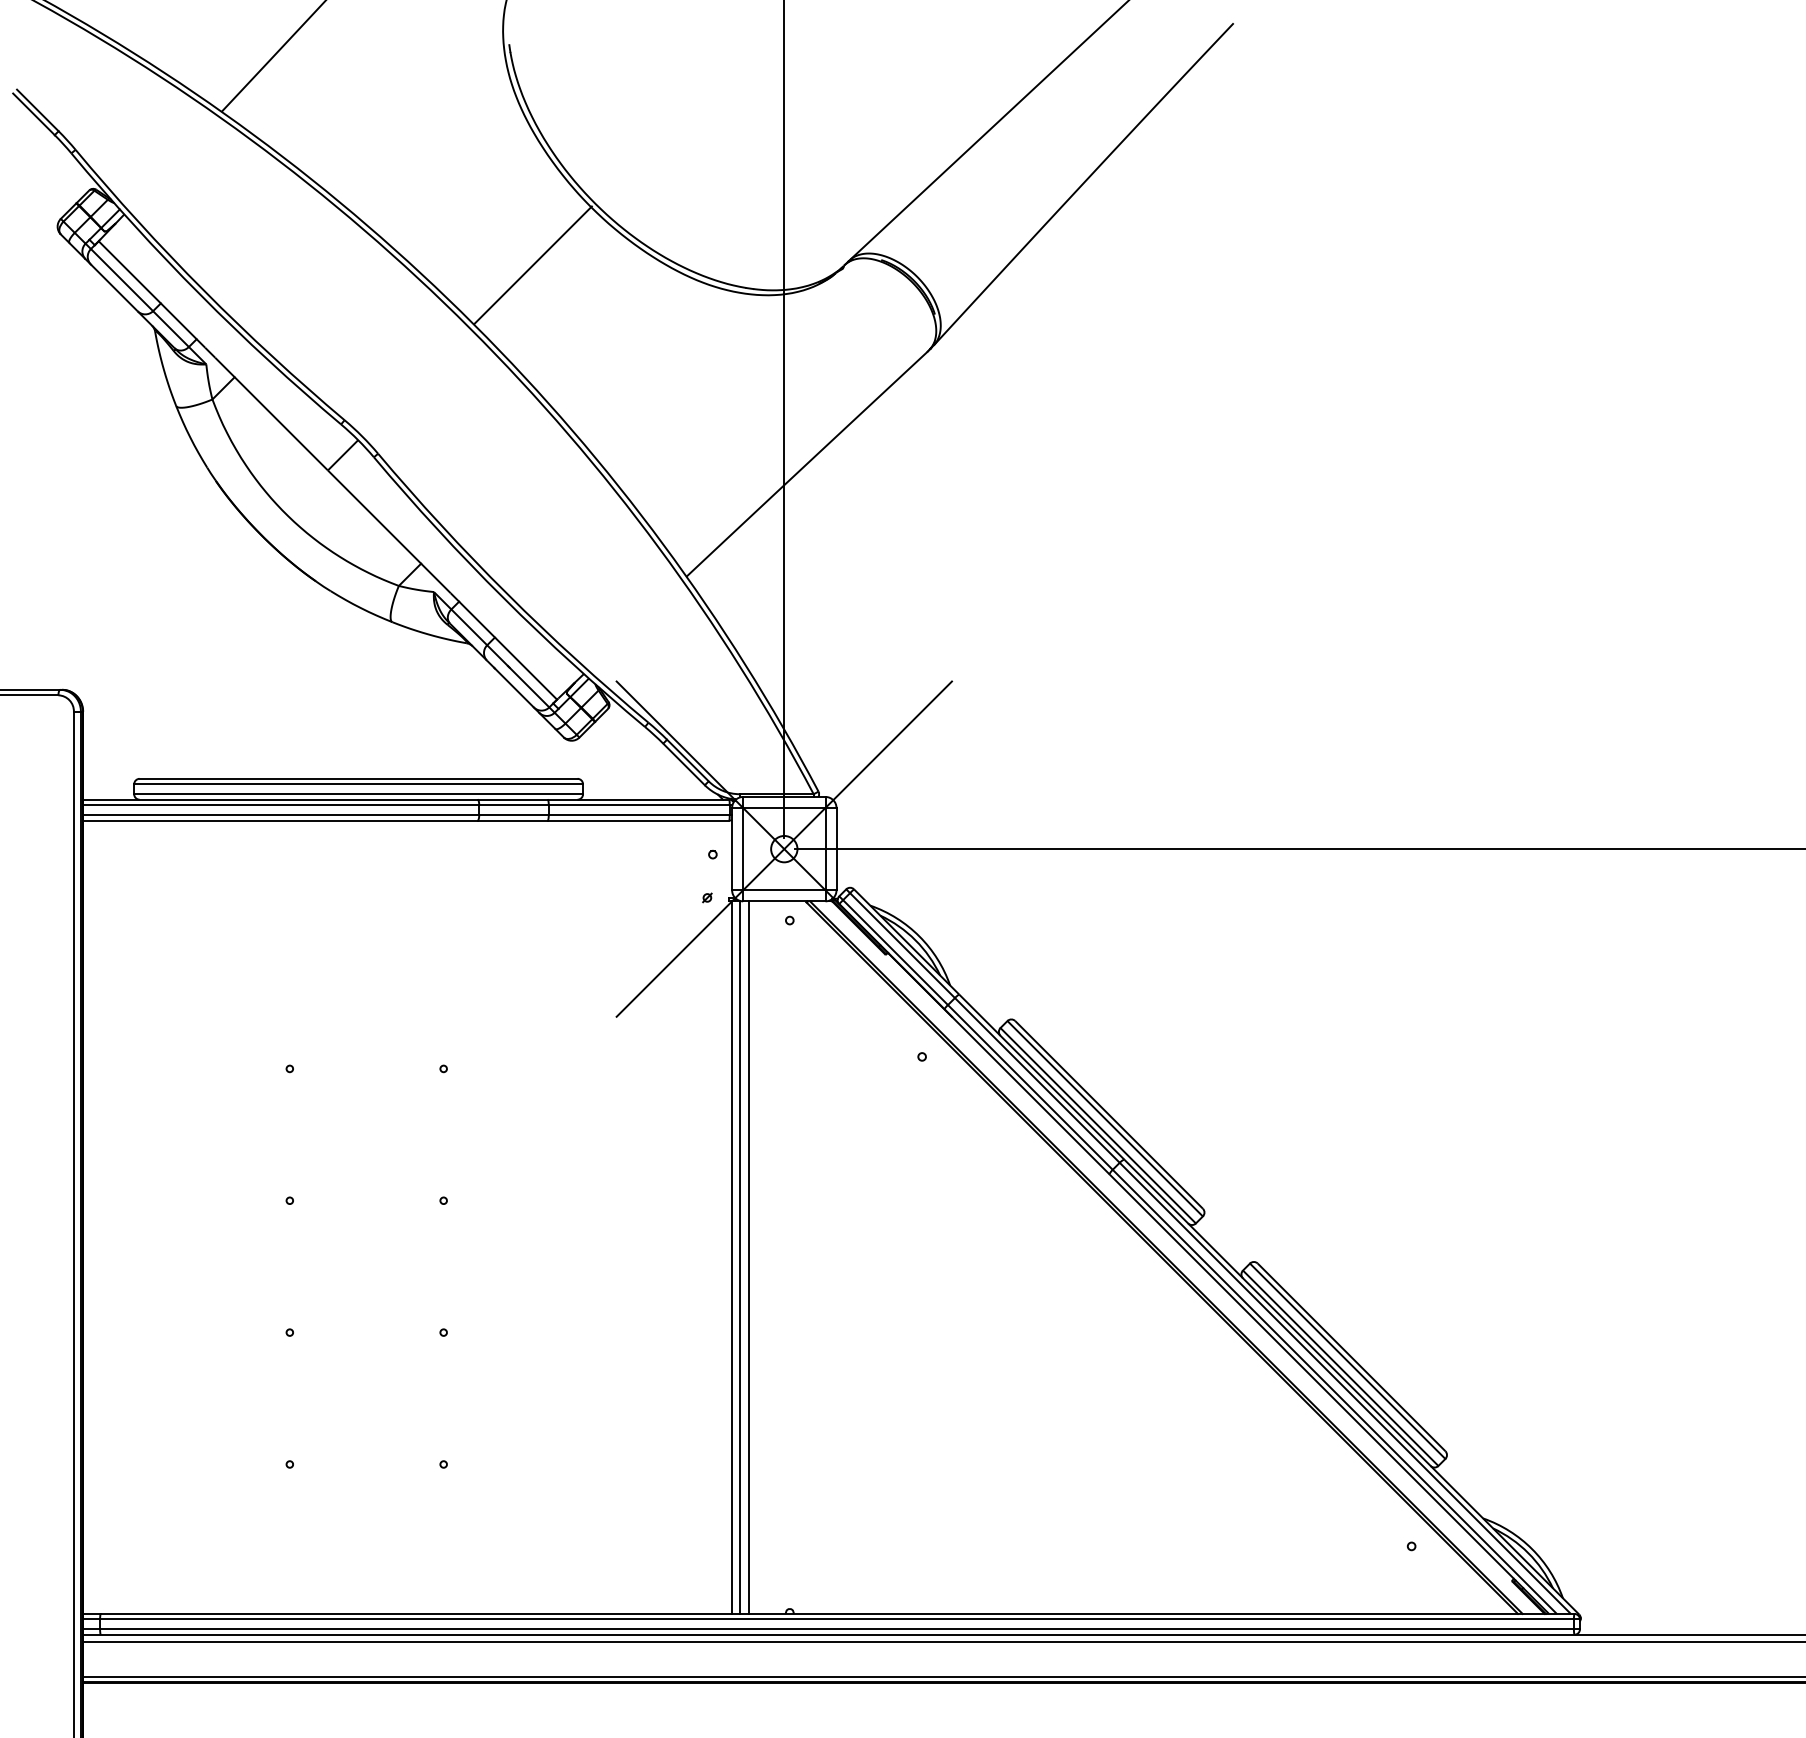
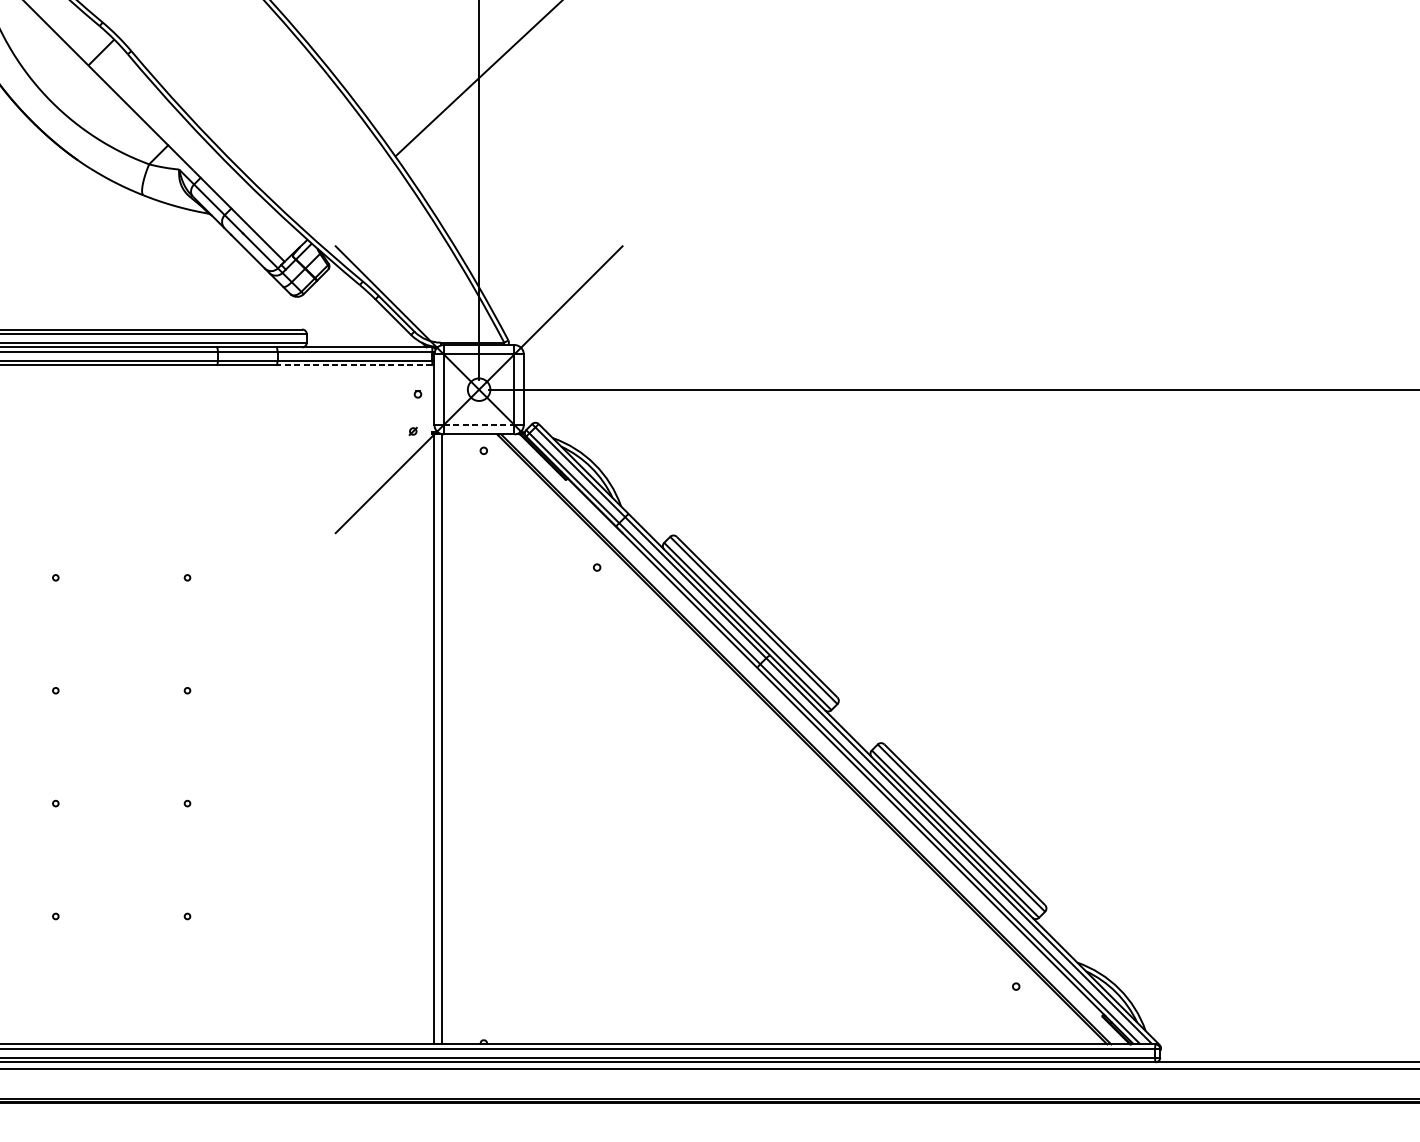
line: (638, 820) -> (354, 365), solid -> dashed
line: (784, 890) -> (479, 425), solid -> dashed
line: (748, 1257) -> (448, 739), removed

